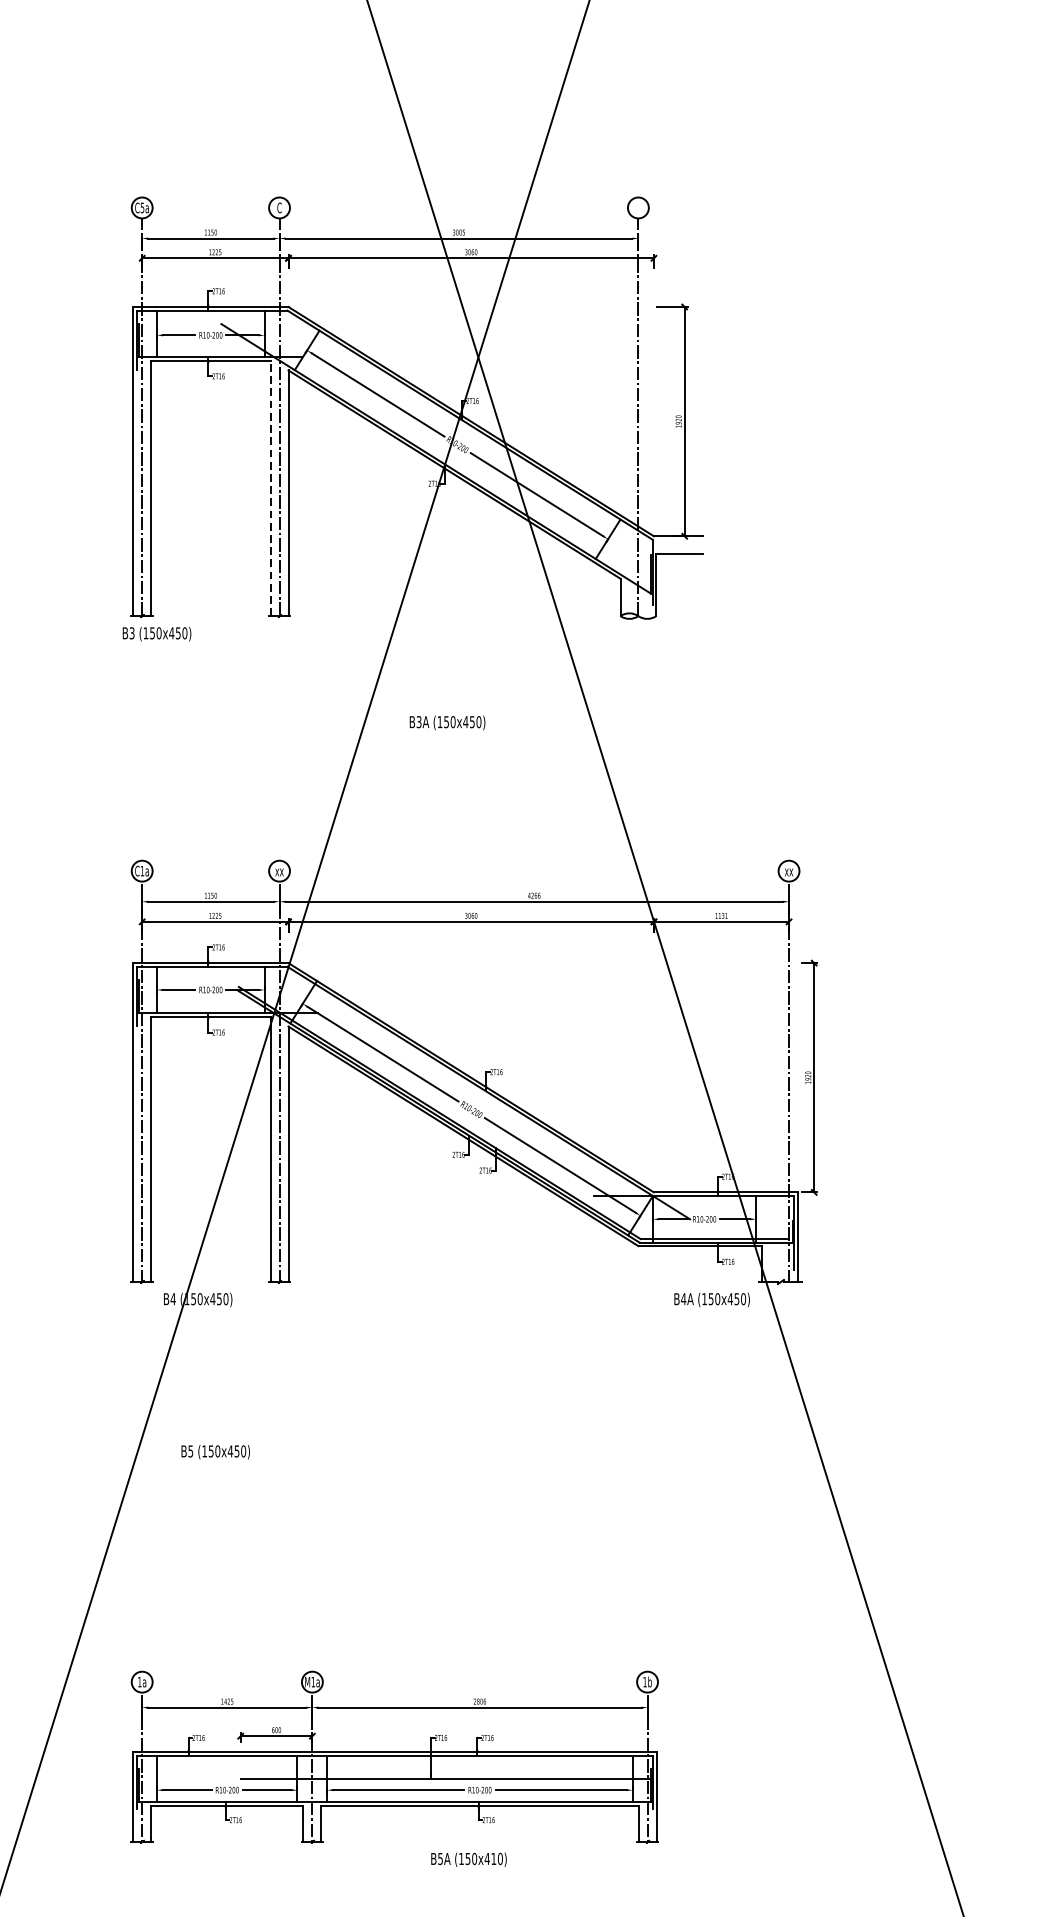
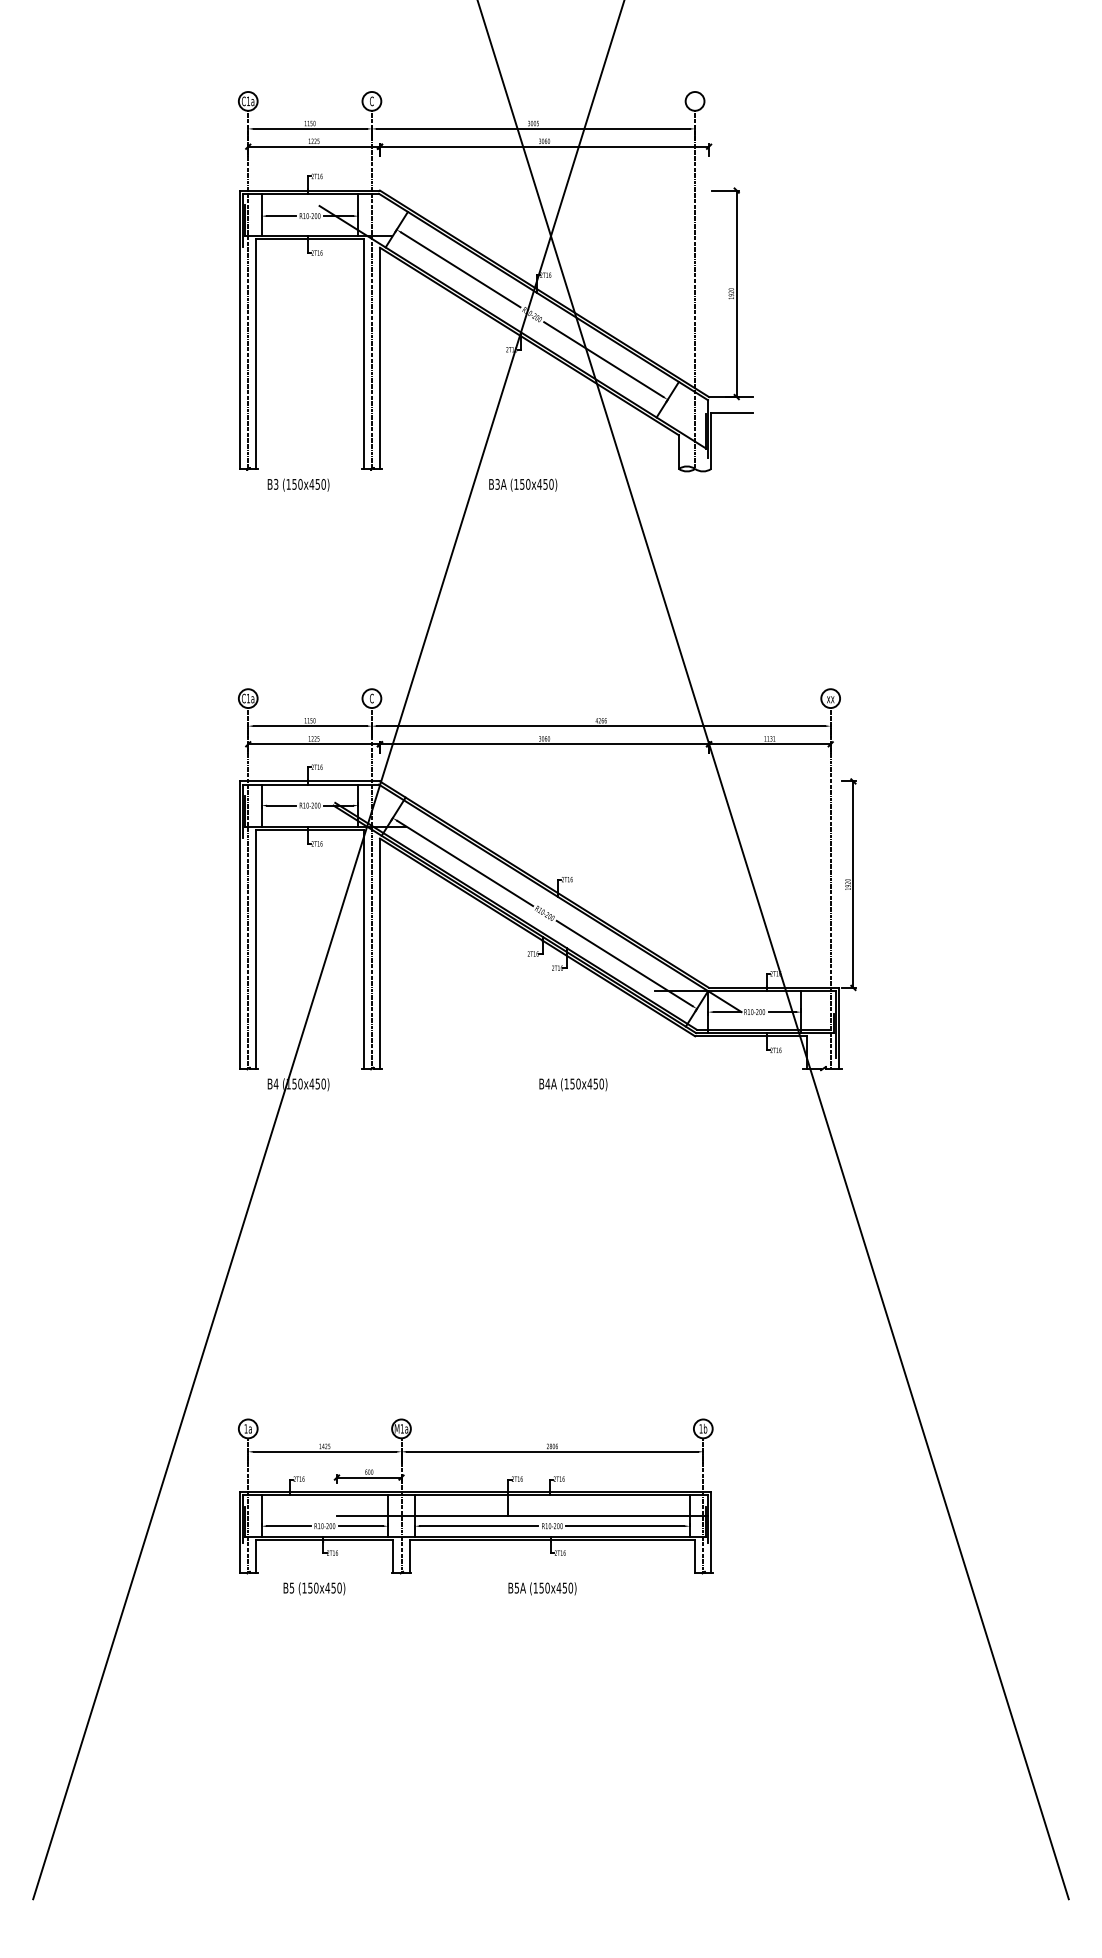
text: (142, 208) -> (248, 101), C5a -> C1a
line: (270, 487) -> (363, 353), dashed -> solid
text: (156, 633) -> (298, 484), moved
text: (447, 722) -> (523, 484), moved
text: (279, 871) -> (371, 698), xx -> C
text: (712, 1299) -> (573, 1084), moved
text: (215, 1451) -> (314, 1588), moved
text: (493, 1858) -> (564, 1587), (150x410) -> (150x450)

